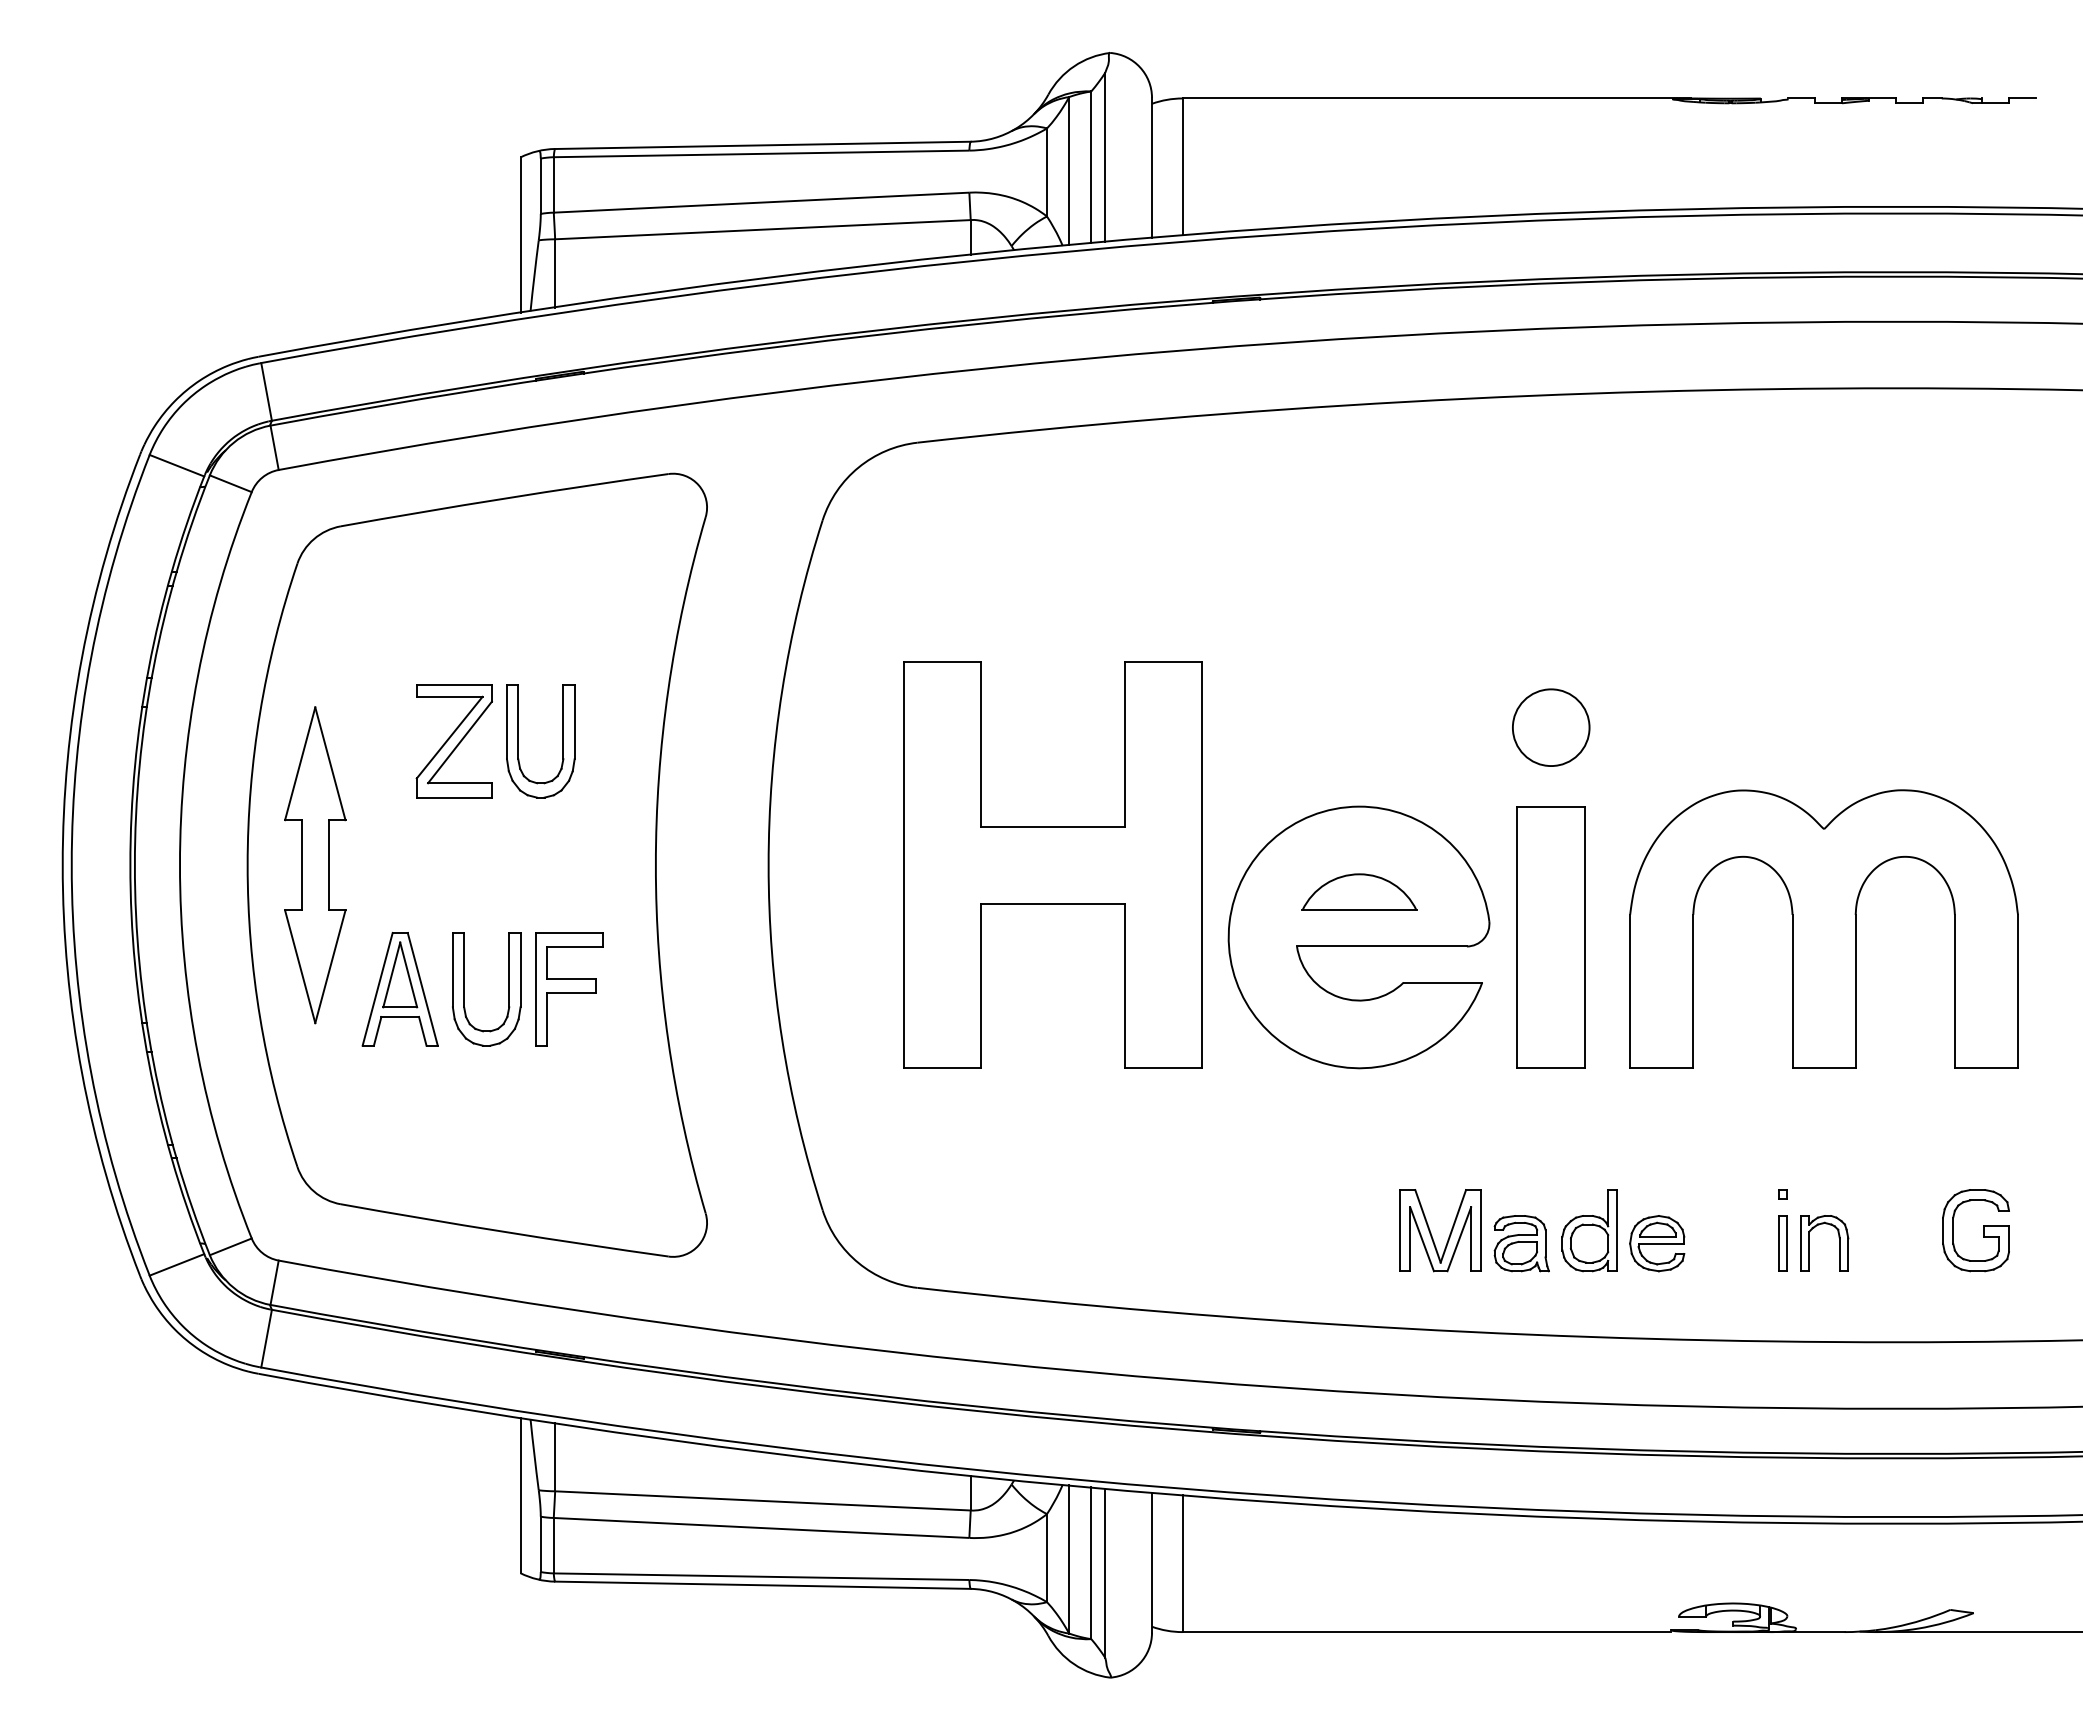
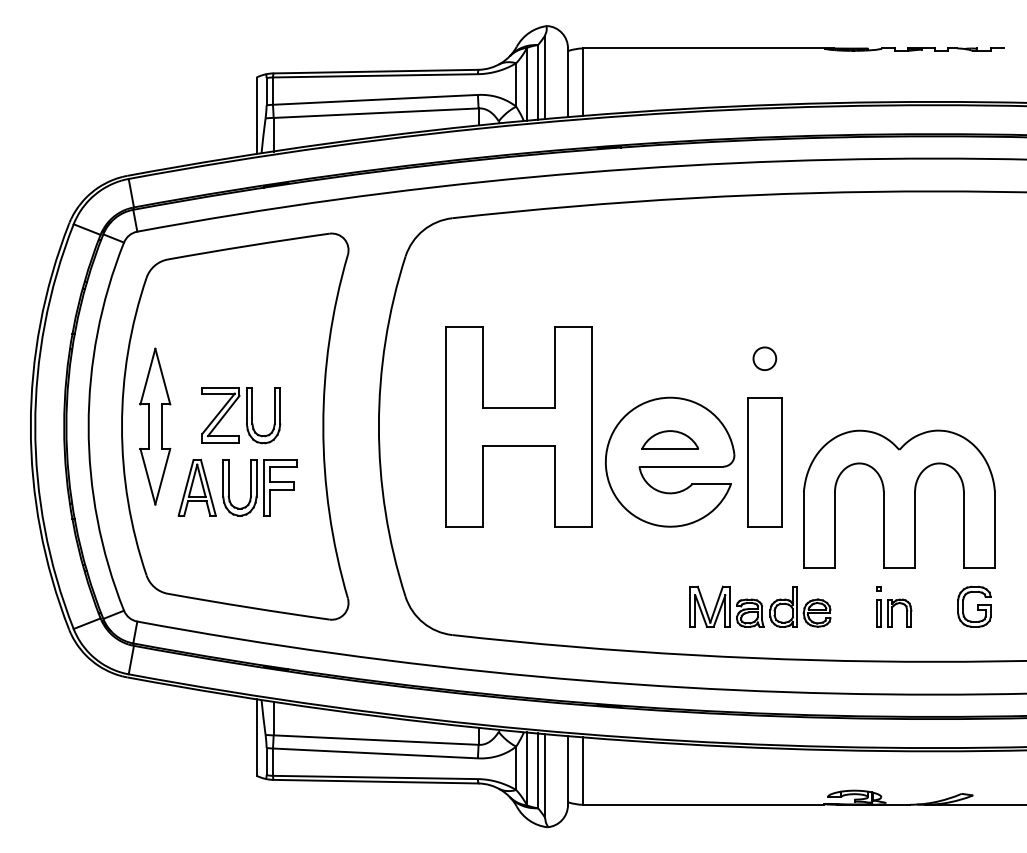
circle: (1550, 727) -> (764, 358), size x0.6
part: (496, 741) -> (241, 415), moved
part: (1824, 927) -> (899, 498), moved

